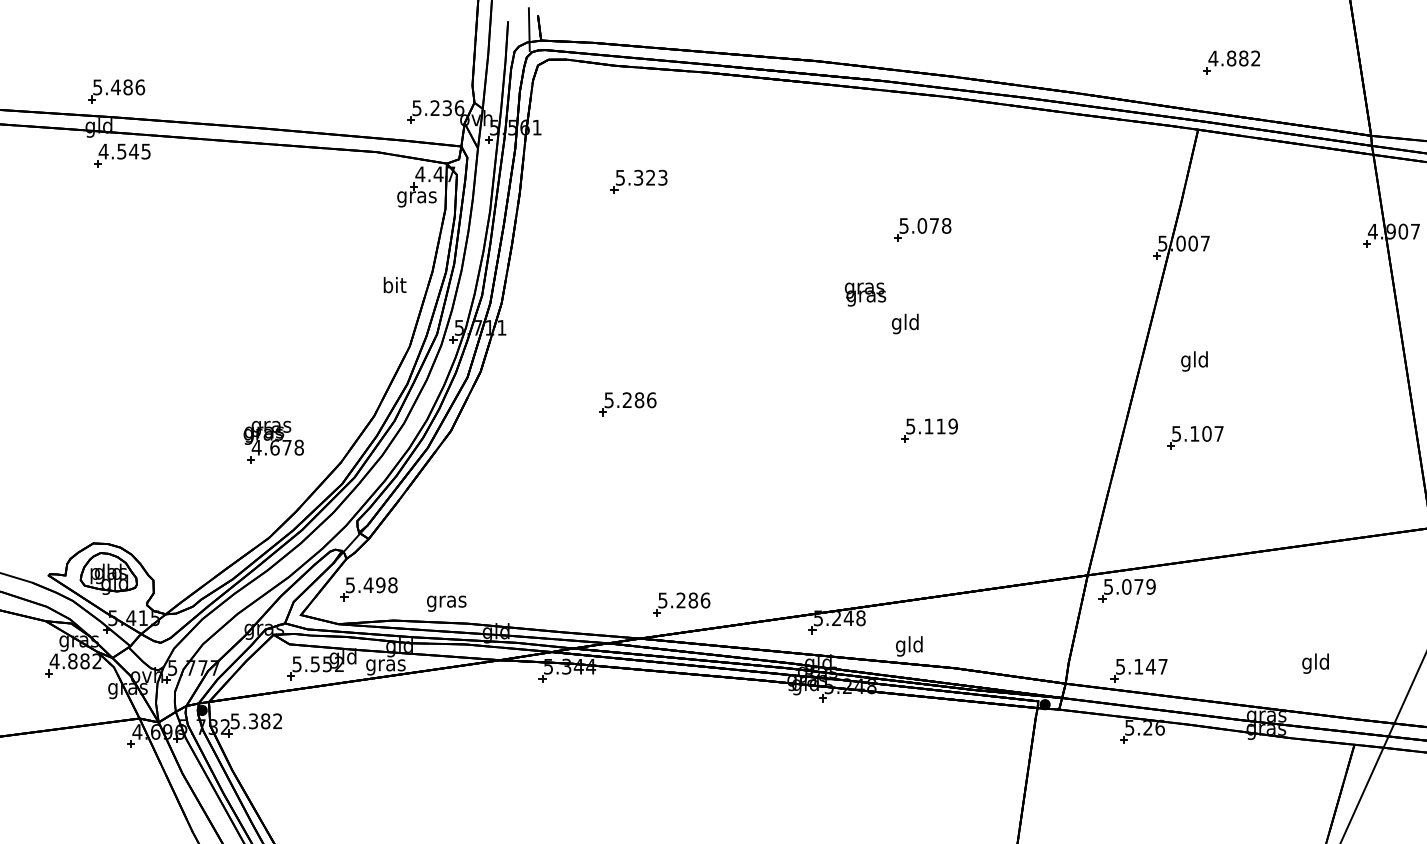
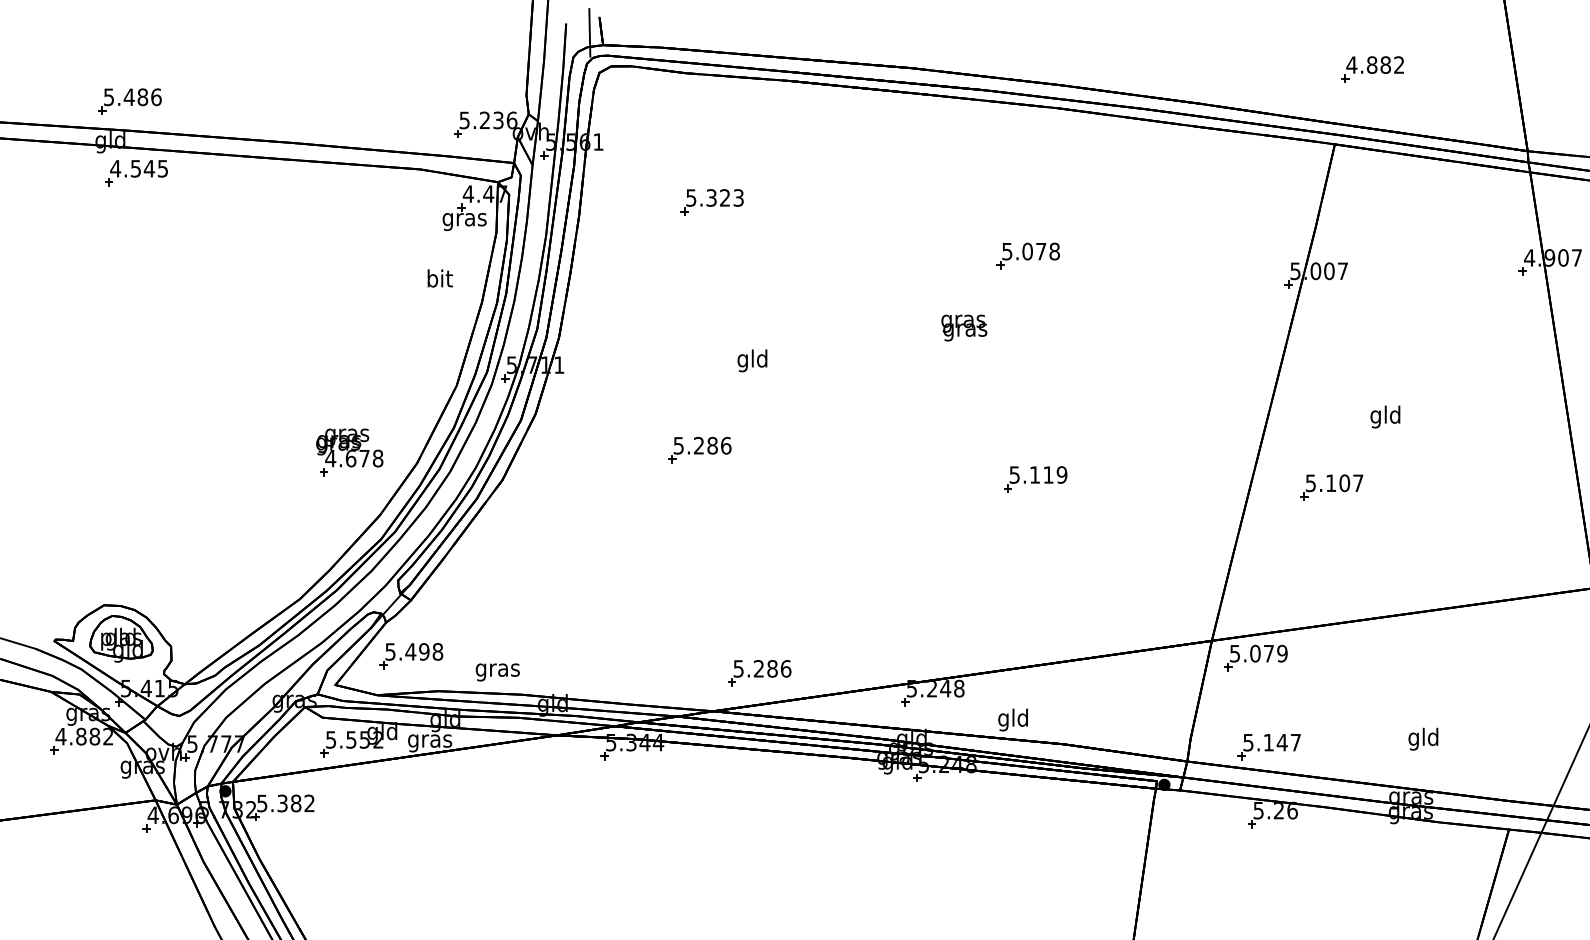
text: (394, 285) -> (439, 278), moved
text: (905, 323) -> (752, 360), moved
text: (1194, 361) -> (1385, 417), moved
part: (273, 441) -> (349, 451), moved
text: (1315, 663) -> (1423, 739), moved

